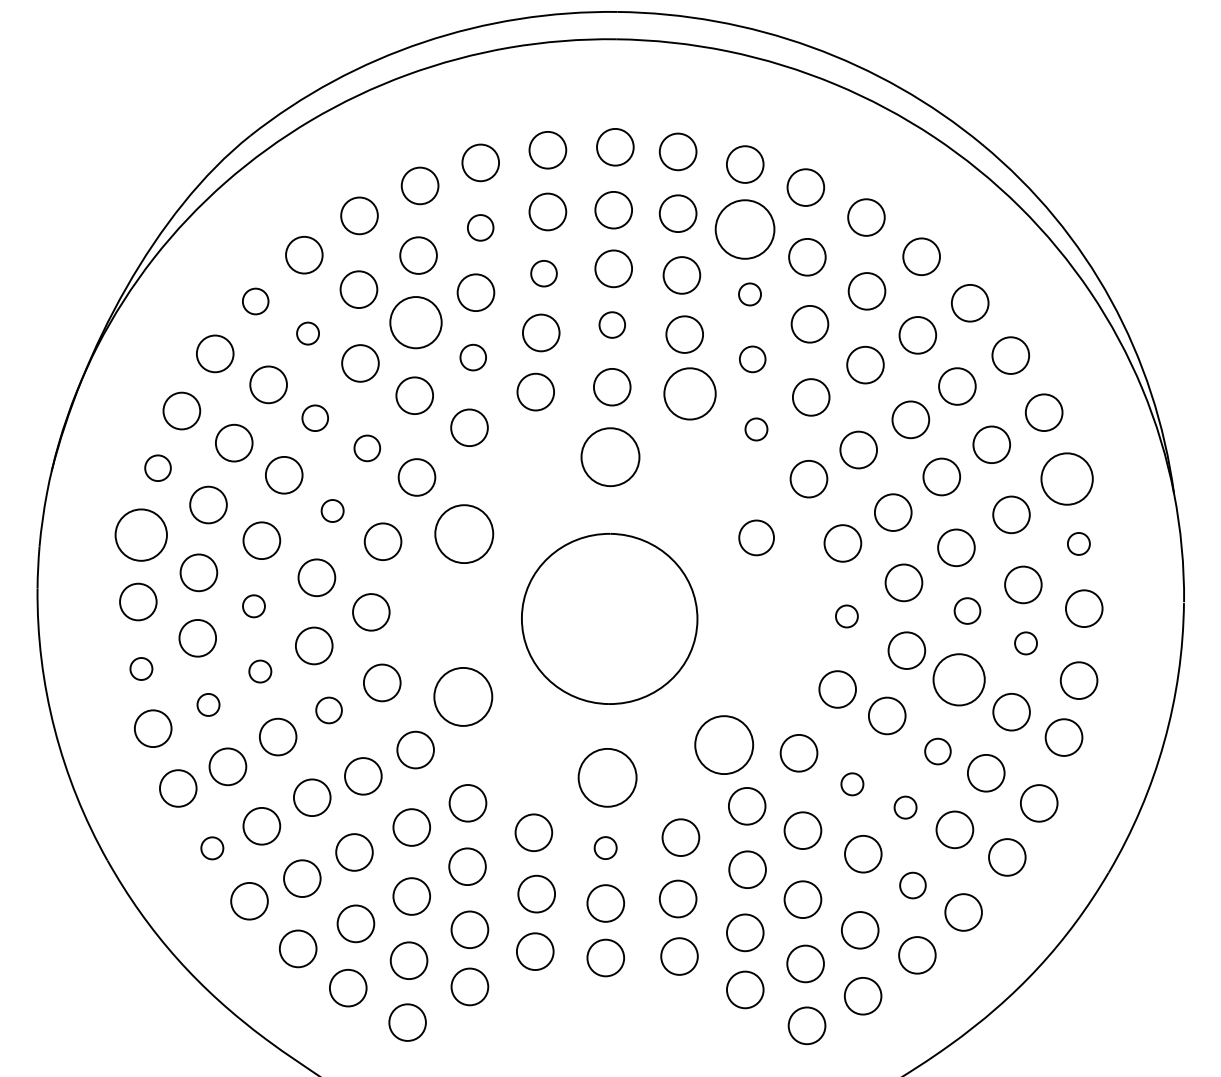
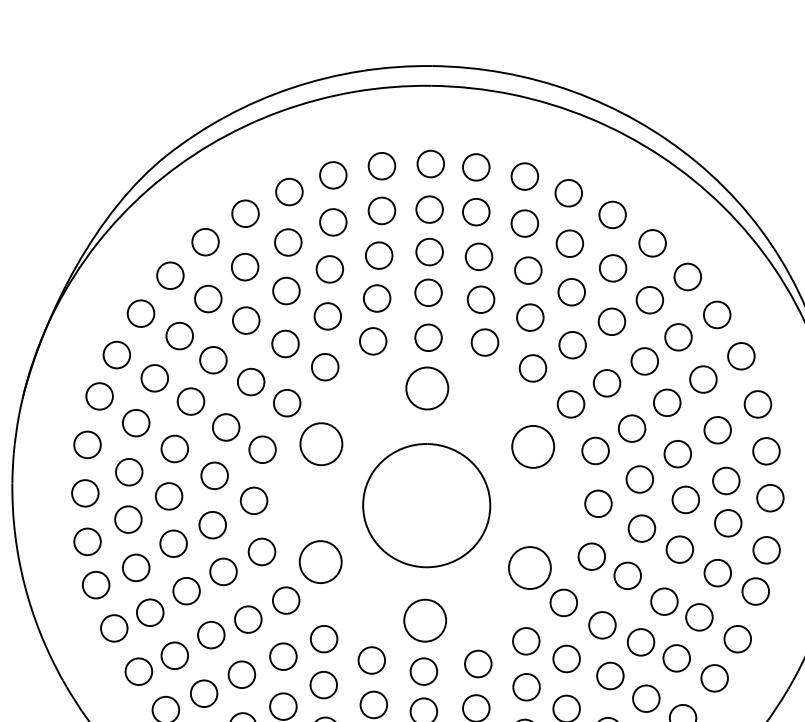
part: (480, 227) -> (333, 222), size x1.43
part: (745, 229) -> (525, 223), size x0.62
part: (543, 273) -> (378, 255), size x1.43
part: (749, 294) -> (527, 270), size x1.67
part: (255, 301) -> (170, 275), size x1.43
part: (415, 322) -> (286, 290), size x0.71
part: (612, 324) -> (428, 292), size x1.43
part: (307, 333) -> (207, 298), size x1.67
part: (473, 357) -> (328, 316), size x1.43
part: (752, 359) -> (530, 317), size x1.43
part: (690, 393) -> (485, 342), size x0.71
part: (315, 418) -> (213, 360), size x1.43
part: (756, 429) -> (533, 368), size x1.67
part: (367, 448) -> (251, 382), size x1.43
part: (157, 468) -> (99, 396), size x1.43
part: (1066, 479) -> (757, 404), size x0.71
part: (332, 510) -> (225, 427), size x1.67
part: (141, 534) -> (87, 444), size x0.71
part: (756, 537) -> (533, 446), size x1.67
part: (1078, 543) -> (766, 450), size x1.67
part: (253, 606) -> (168, 496), size x1.67
part: (967, 610) -> (685, 499), size x1.43
part: (846, 616) -> (598, 503), size x1.67
part: (1025, 643) -> (727, 523), size x1.67
part: (141, 668) -> (87, 541), size x1.67
part: (260, 671) -> (173, 543), size x1.67
part: (959, 679) -> (680, 549), size x0.71
part: (208, 704) -> (136, 567), size x1.67
part: (328, 710) -> (223, 571), size x1.43
part: (724, 744) -> (530, 567), moved
part: (937, 751) -> (664, 601), size x1.43
part: (852, 784) -> (602, 625), size x1.67
part: (905, 807) -> (640, 642), size x1.67
part: (605, 847) -> (423, 671), size x1.67
part: (212, 848) -> (139, 671), size x1.67
part: (912, 885) -> (646, 698), size x1.43

